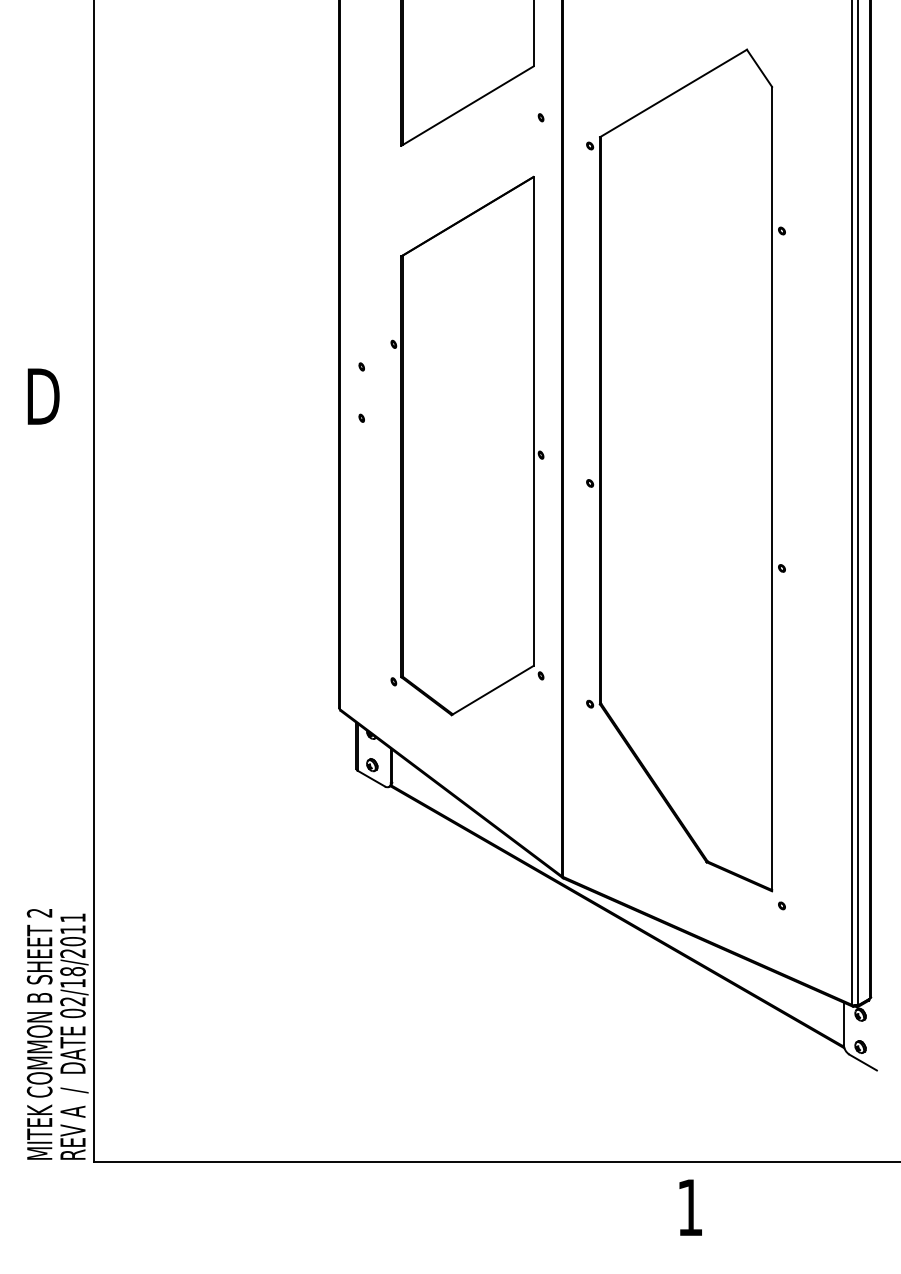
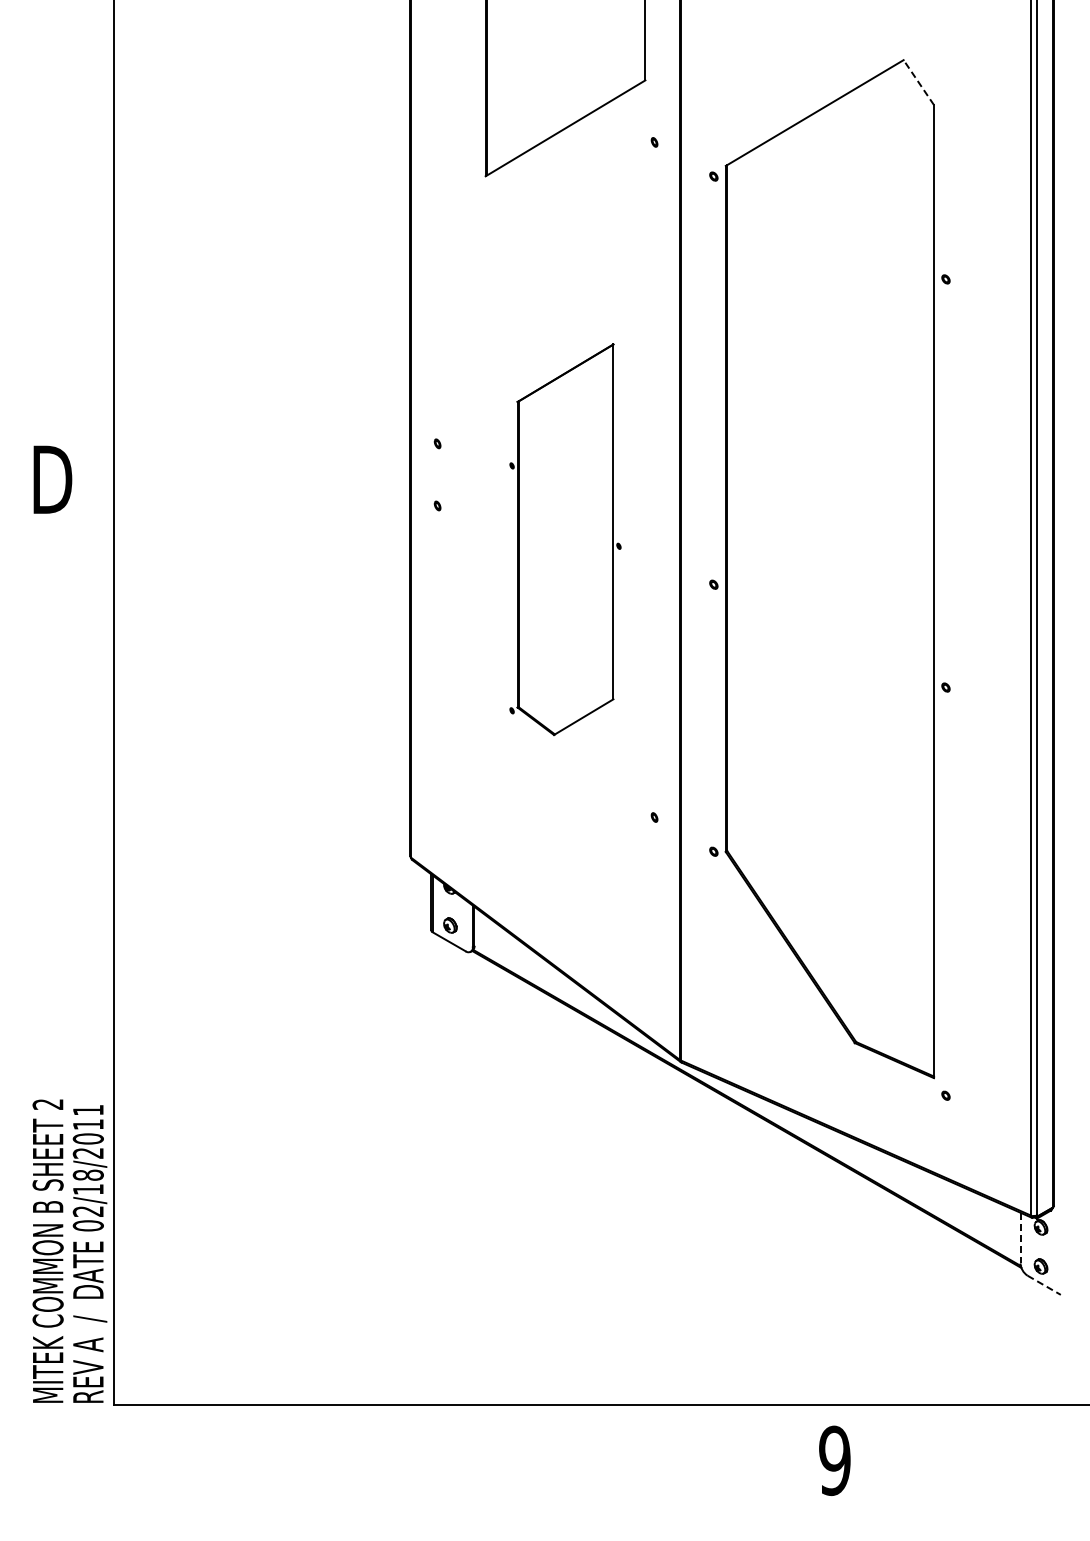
line: (759, 68) -> (918, 82), solid -> dashed
part: (467, 446) -> (565, 539), size x0.6
line: (843, 1023) -> (1020, 1238), solid -> dashed
line: (863, 1062) -> (1044, 1285), solid -> dashed
text: (689, 1207) -> (834, 1460), 1 -> 9

